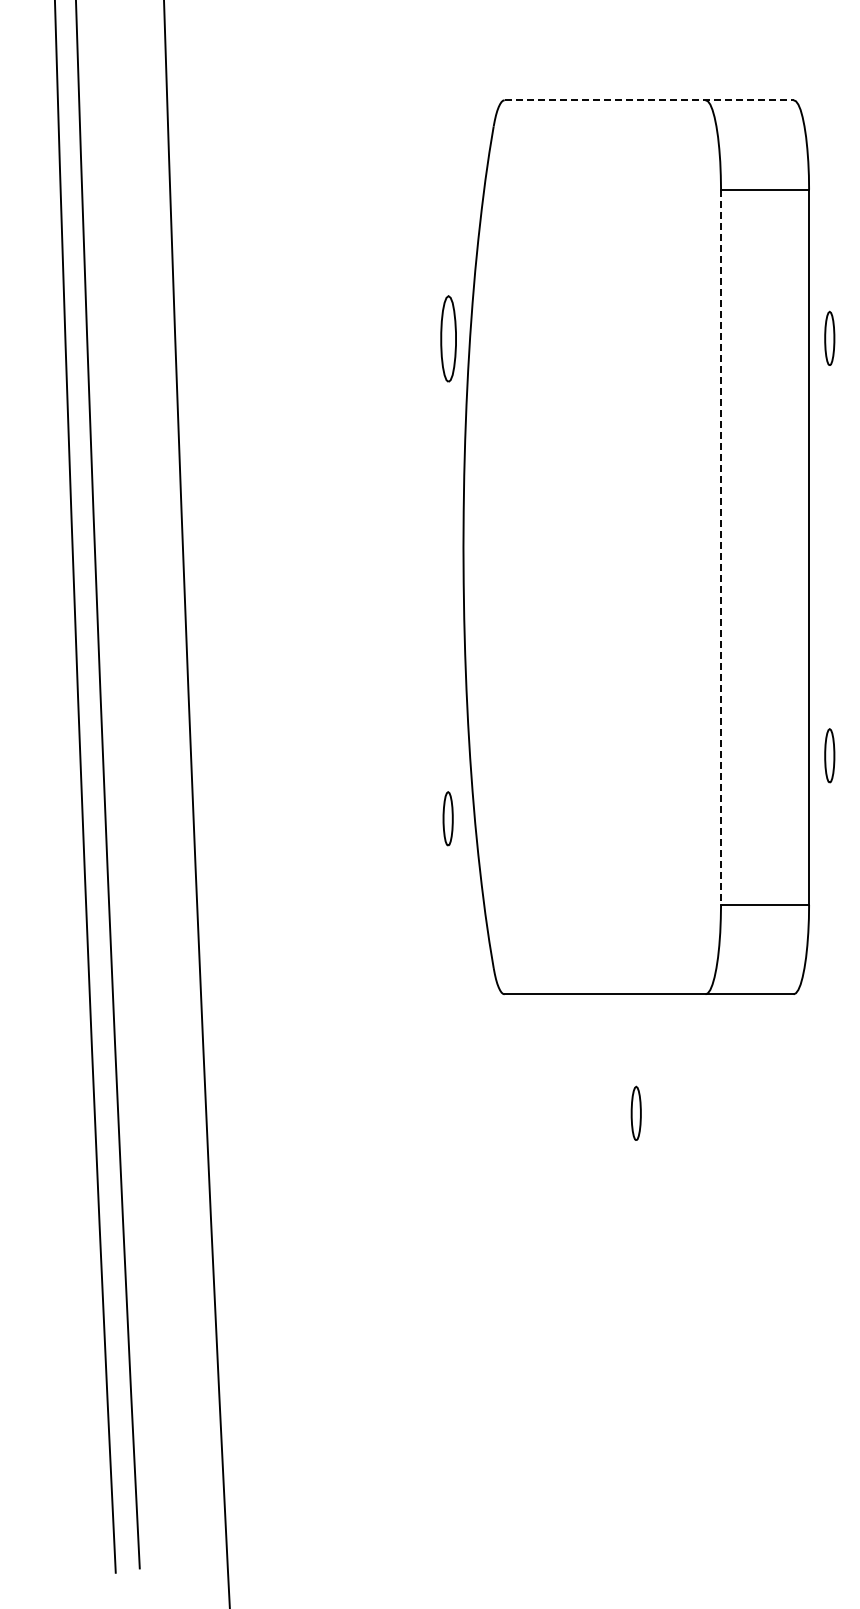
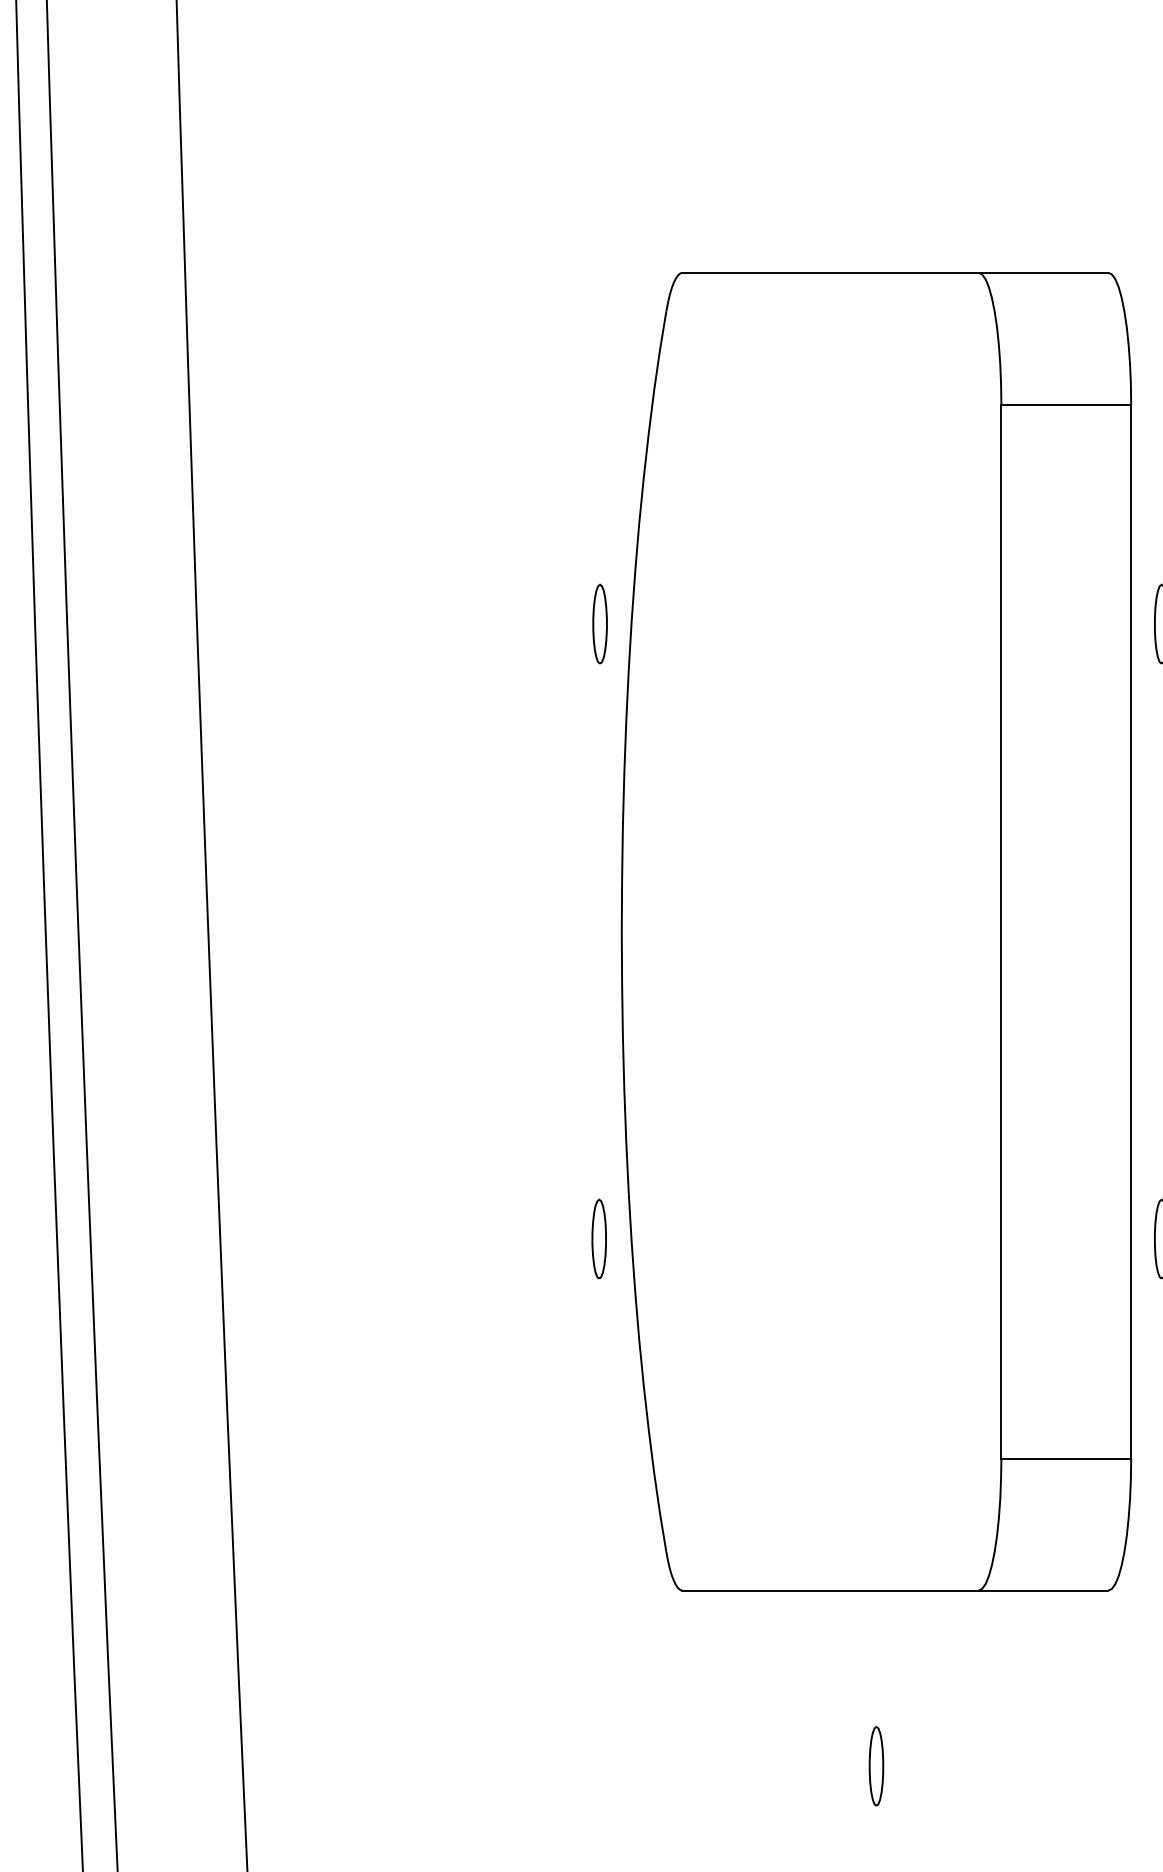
line: (649, 100) -> (895, 273), dashed -> solid
part: (448, 337) -> (599, 622), size x0.62
line: (721, 547) -> (1002, 932), dashed -> solid
part: (447, 818) -> (598, 1238), moved

